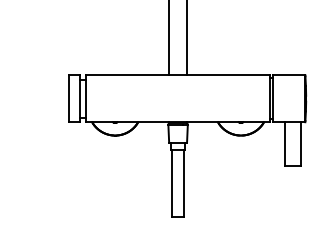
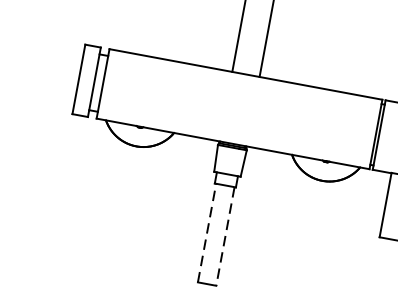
line: (171, 183) -> (206, 232), solid -> dashed
line: (184, 184) -> (225, 237), solid -> dashed

